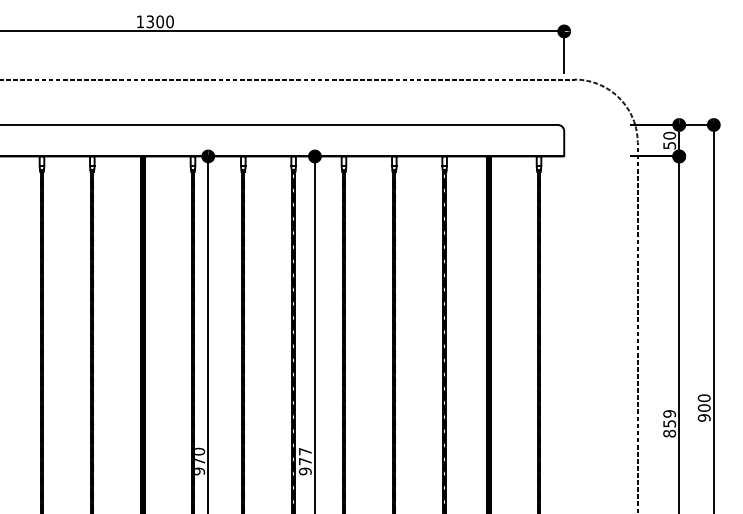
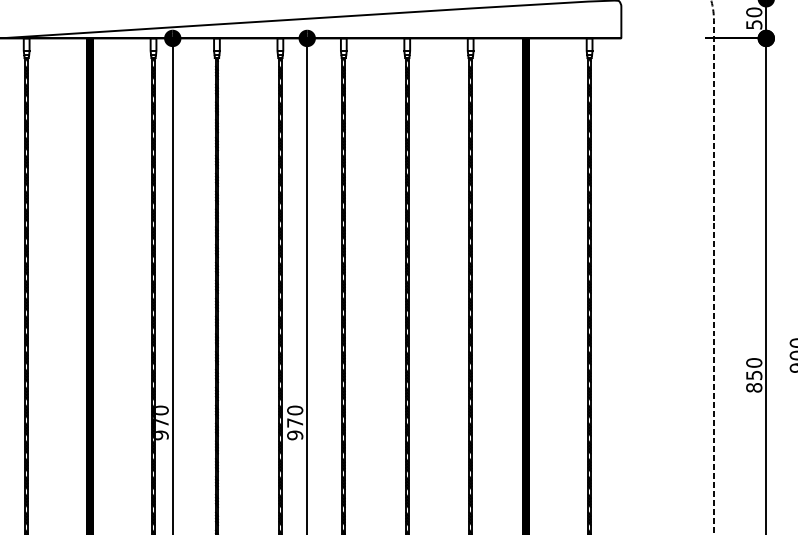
text: (669, 413) -> (754, 362), 859 -> 850
text: (305, 451) -> (295, 410), 977 -> 970

